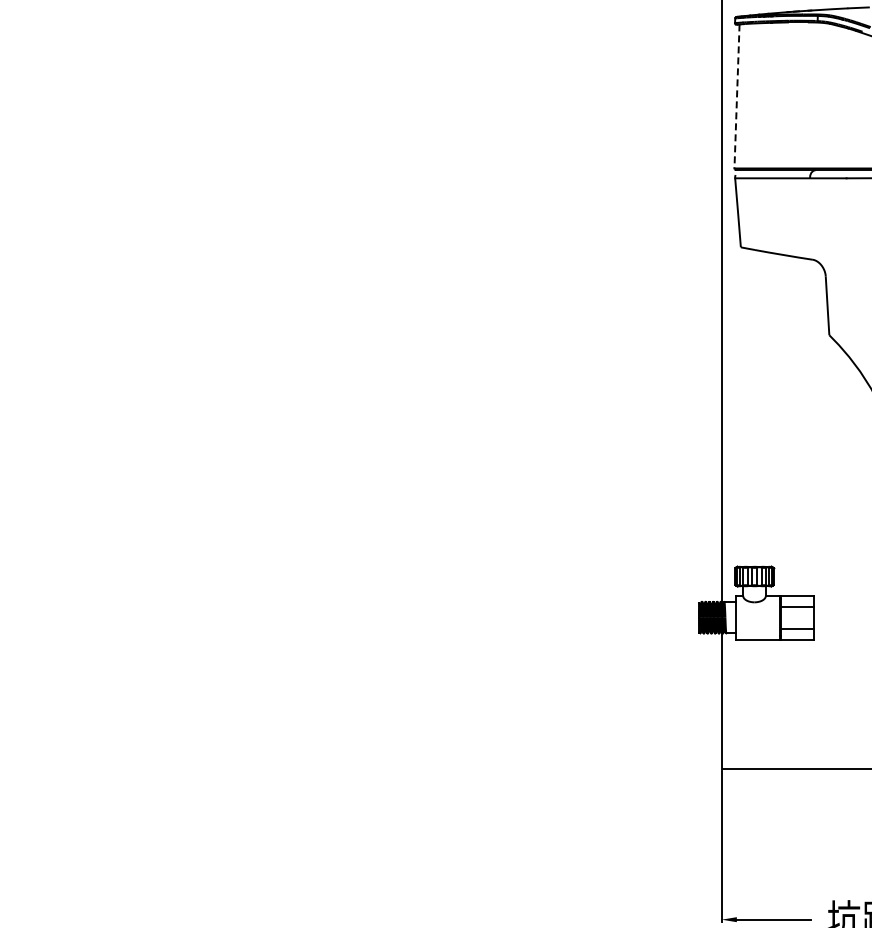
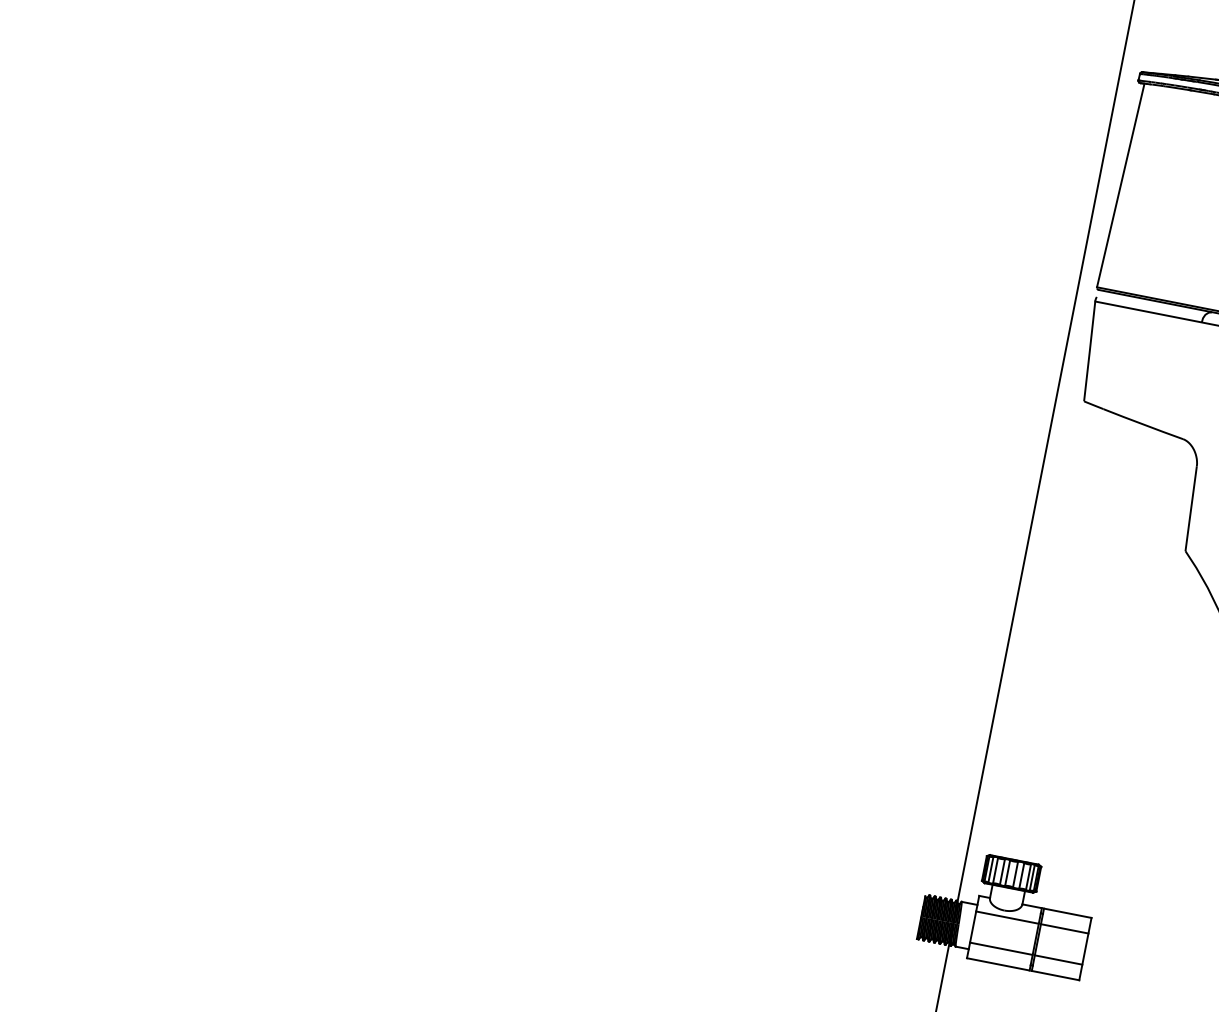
line: (737, 96) -> (1121, 185), dashed -> solid
line: (757, 606) -> (1007, 917), added
line: (757, 628) -> (1001, 948), added

